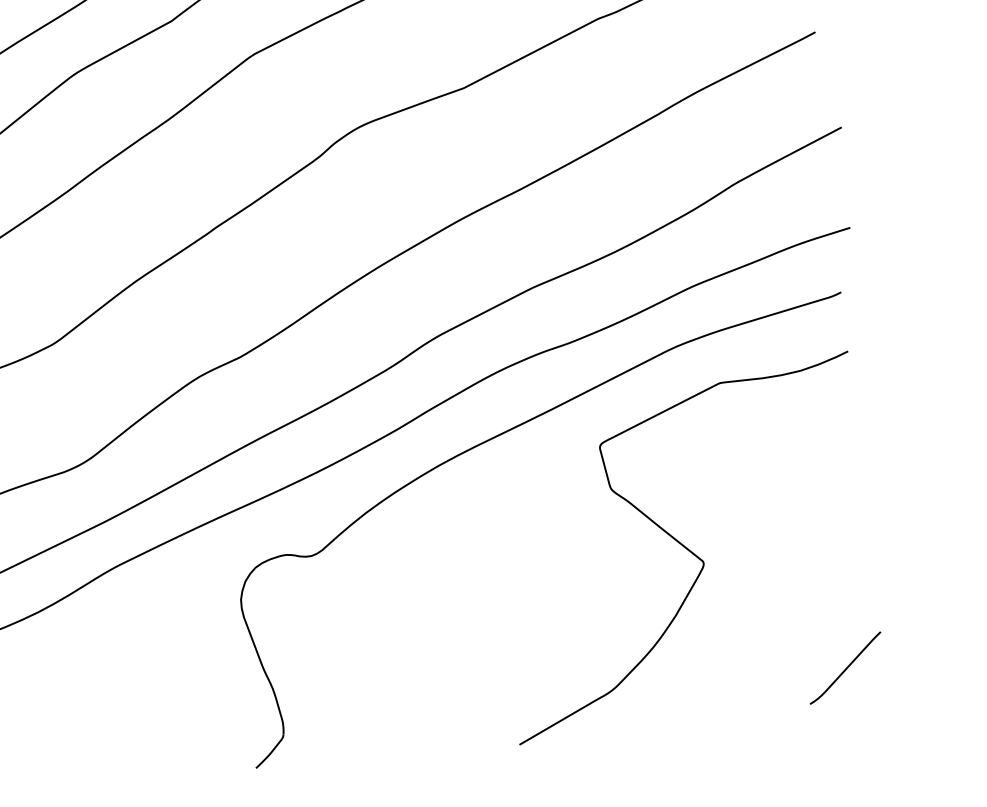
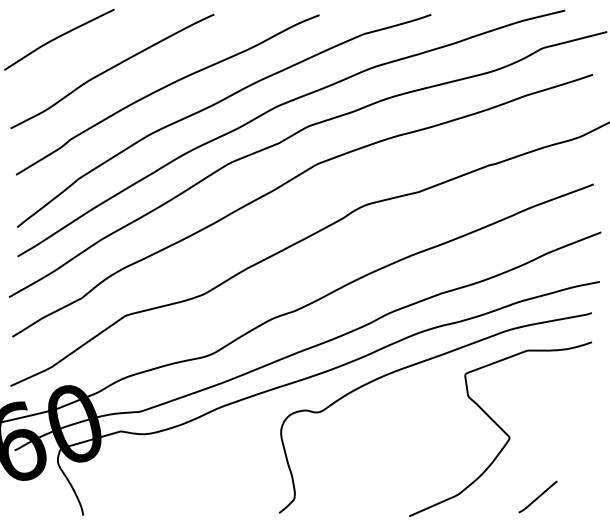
curve: (844, 667) -> (537, 496), moved

